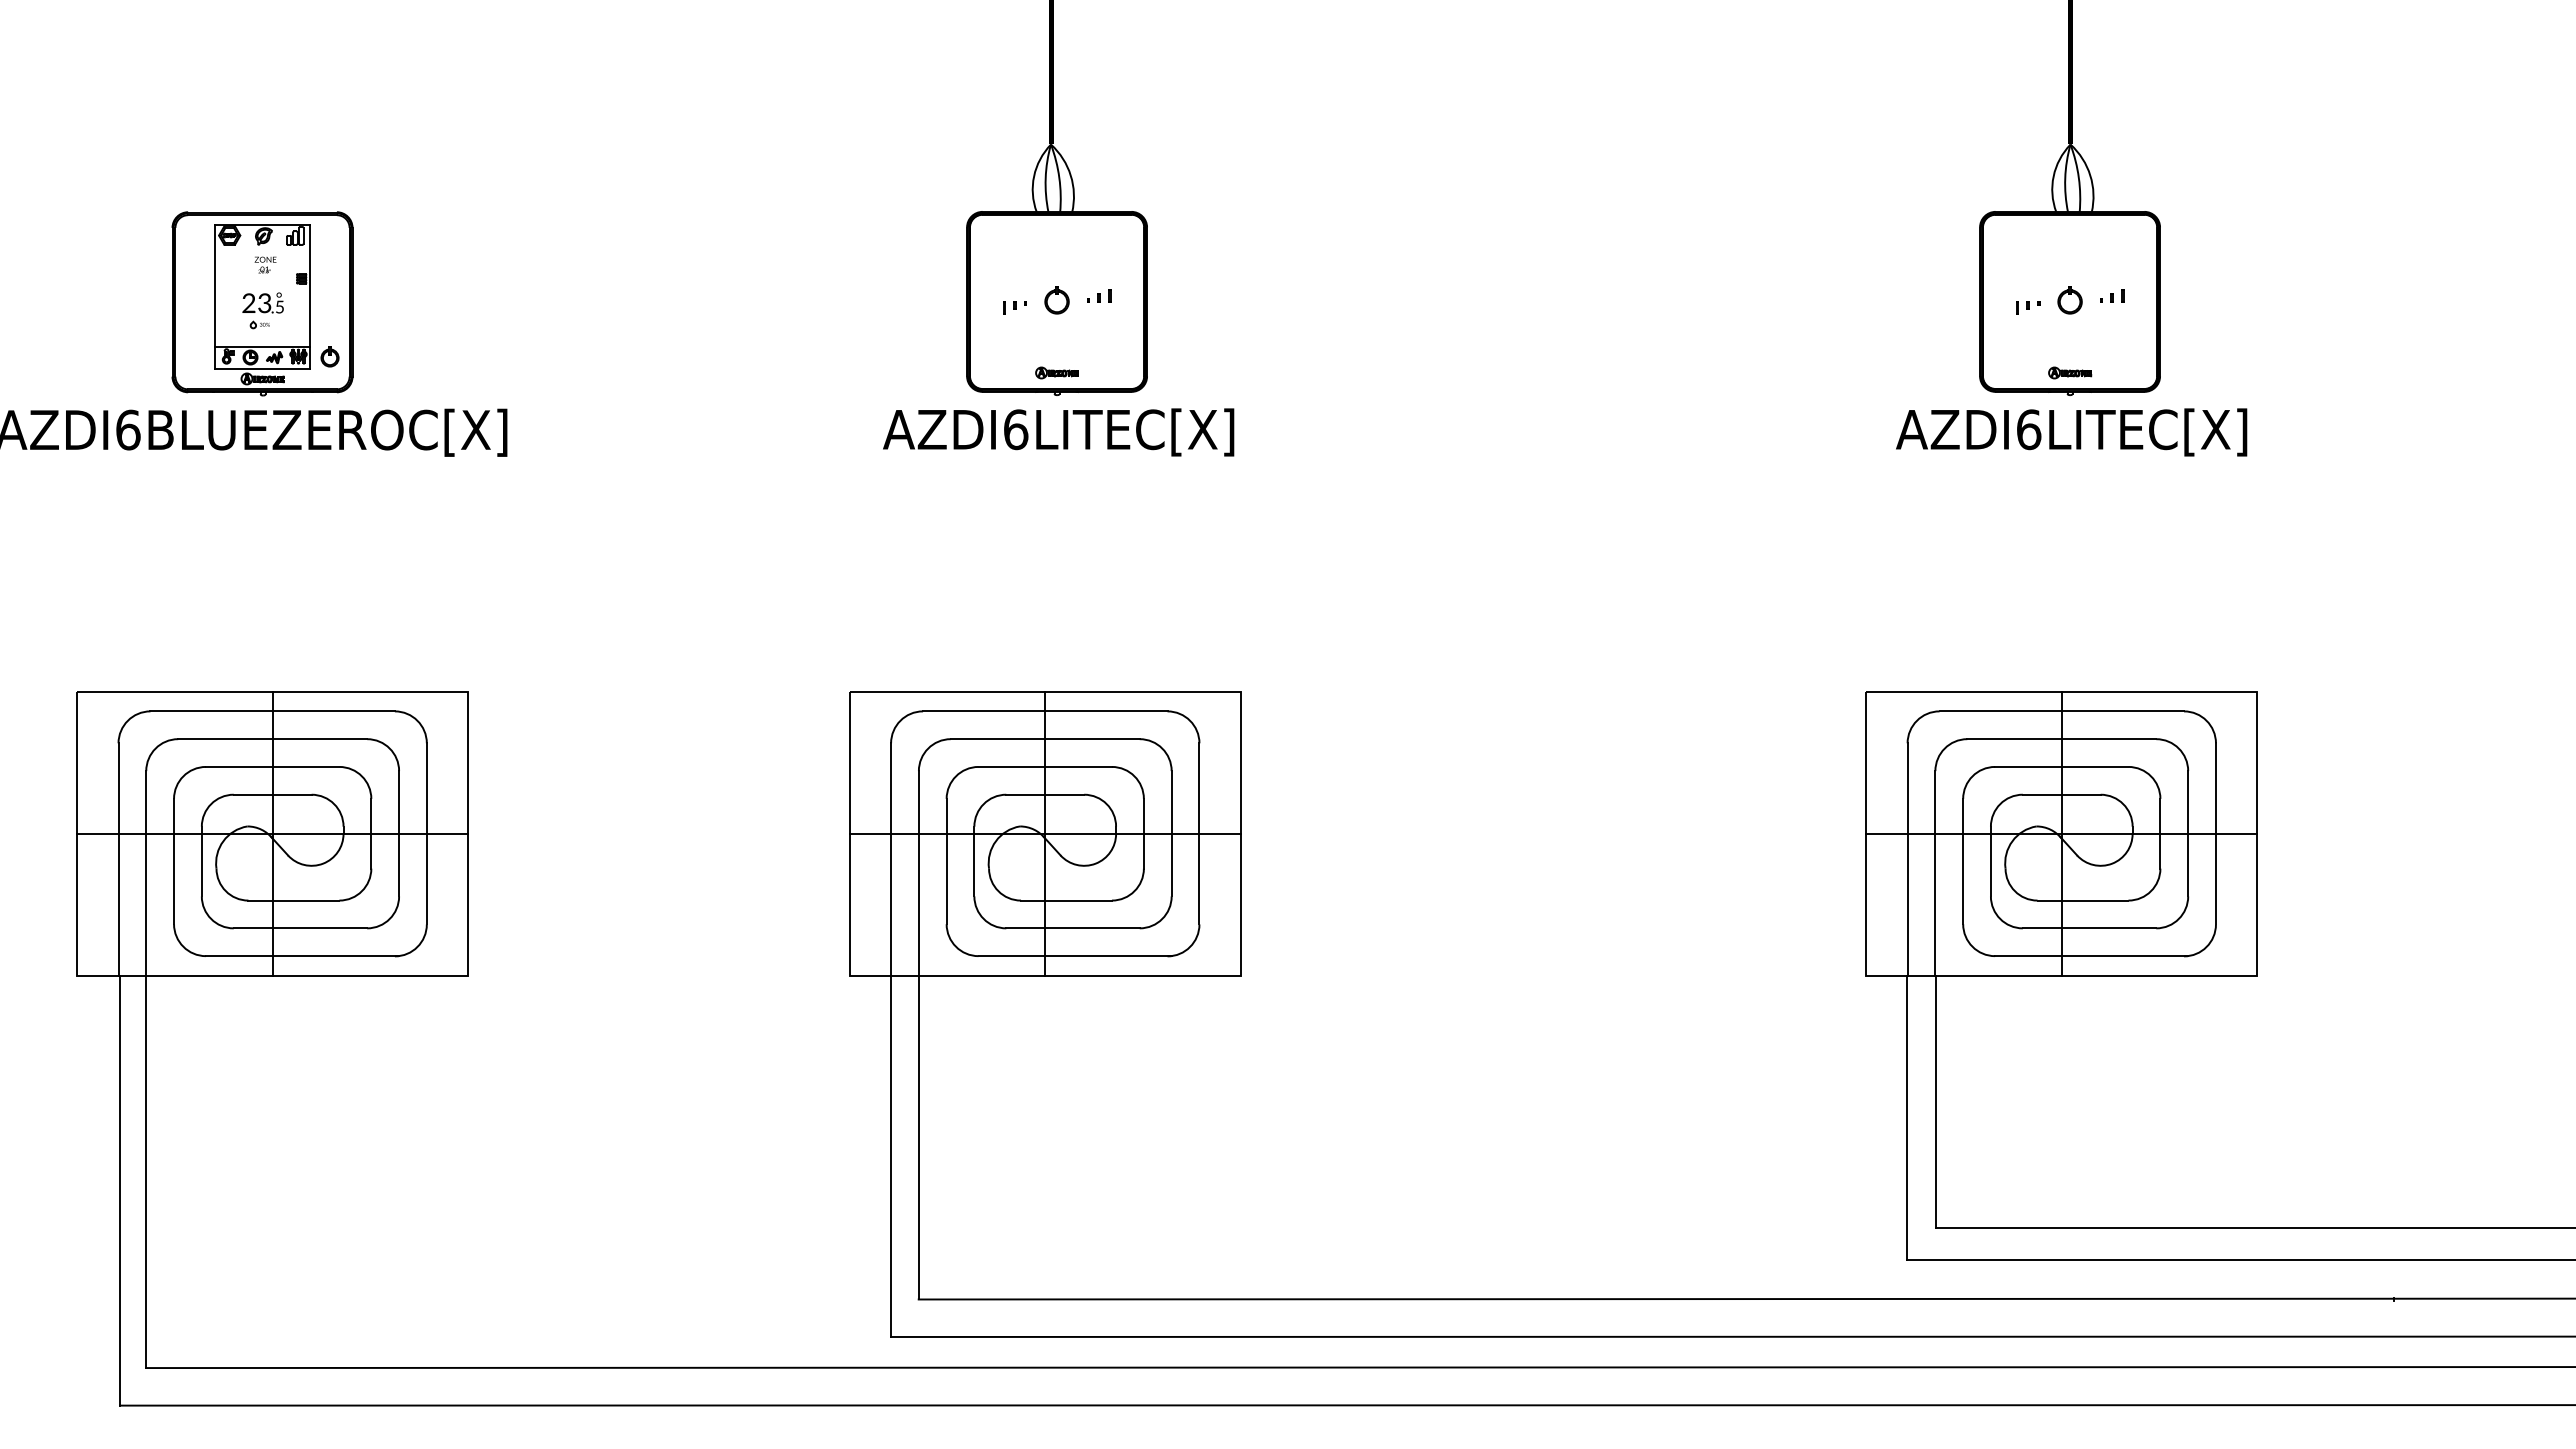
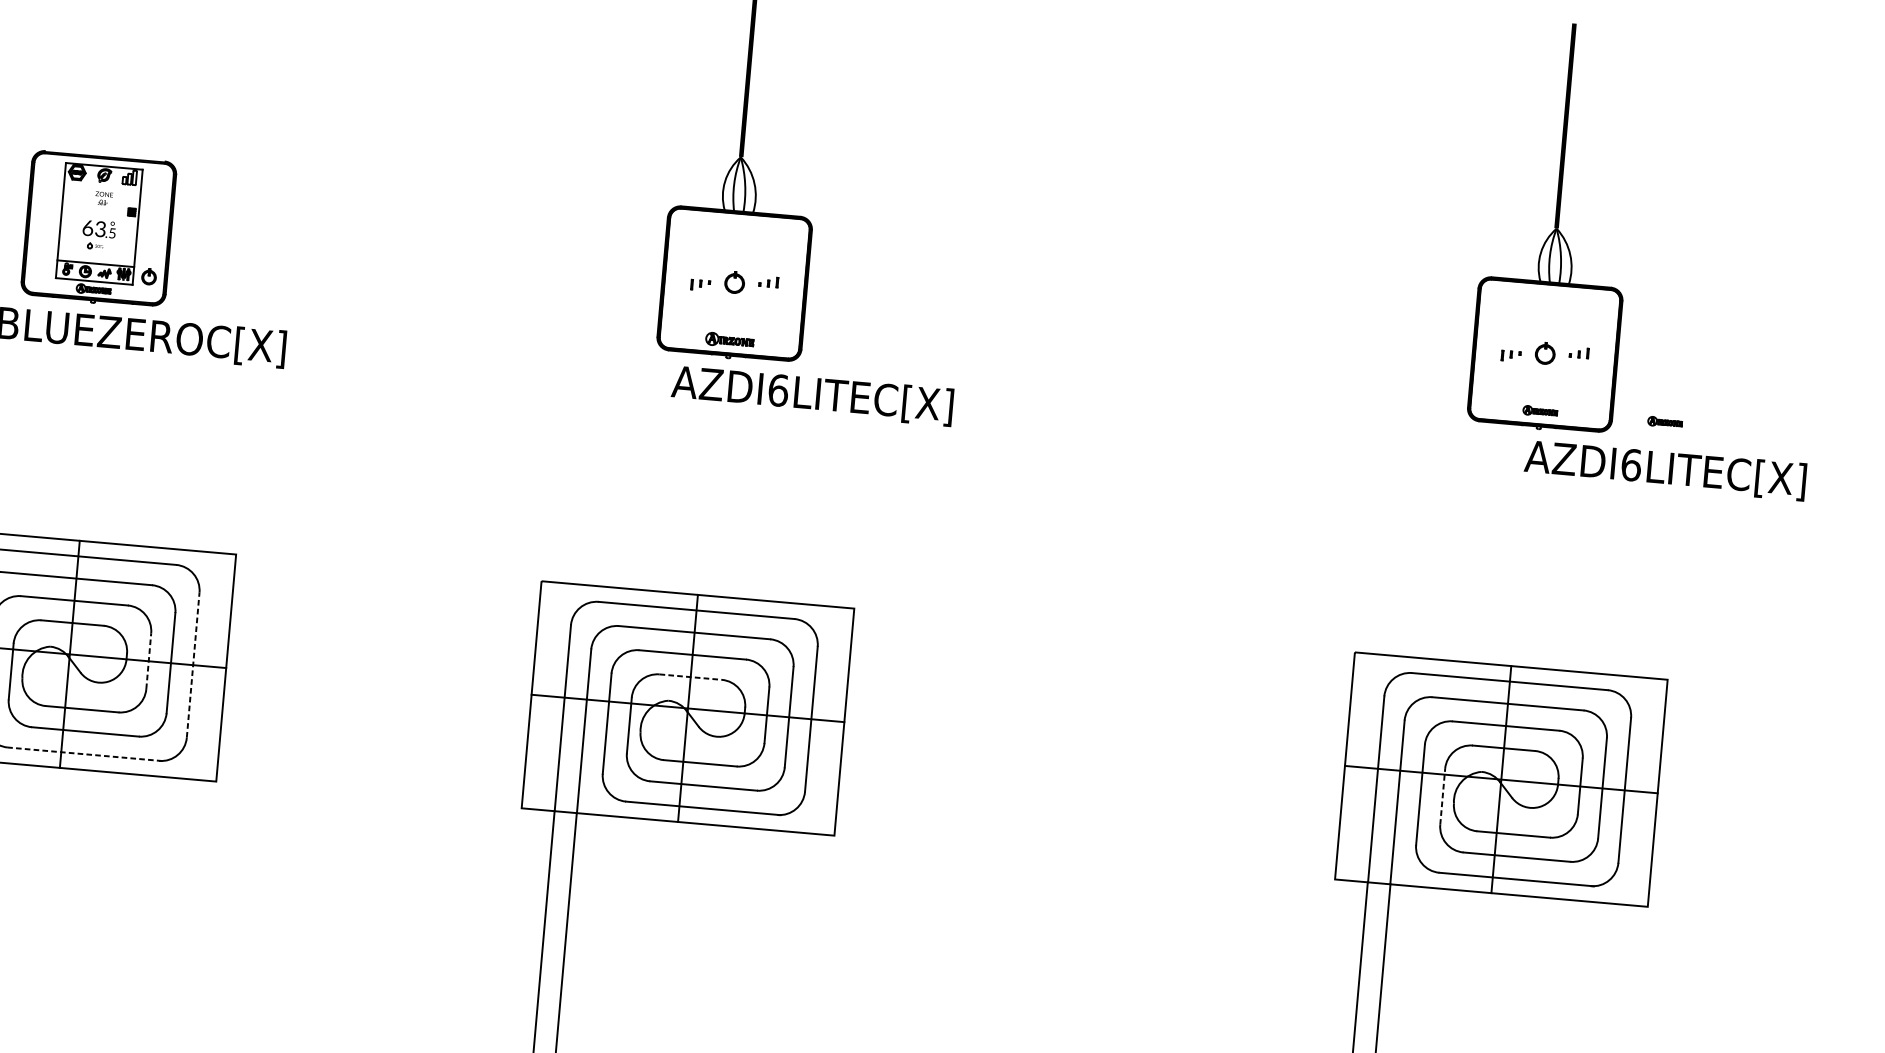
text: (248, 303) -> (87, 228), 23 -> 63
part: (1056, 372) -> (729, 340), size x1.4
part: (2226, 372) -> (1665, 421), added
text: (1058, 432) -> (812, 395), moved
text: (2071, 432) -> (1665, 470), moved
line: (1045, 794) -> (690, 676), solid -> dashed
line: (371, 833) -> (148, 660), solid -> dashed
line: (426, 833) -> (192, 664), solid -> dashed
line: (1990, 861) -> (1442, 796), solid -> dashed
line: (302, 956) -> (85, 754), solid -> dashed

